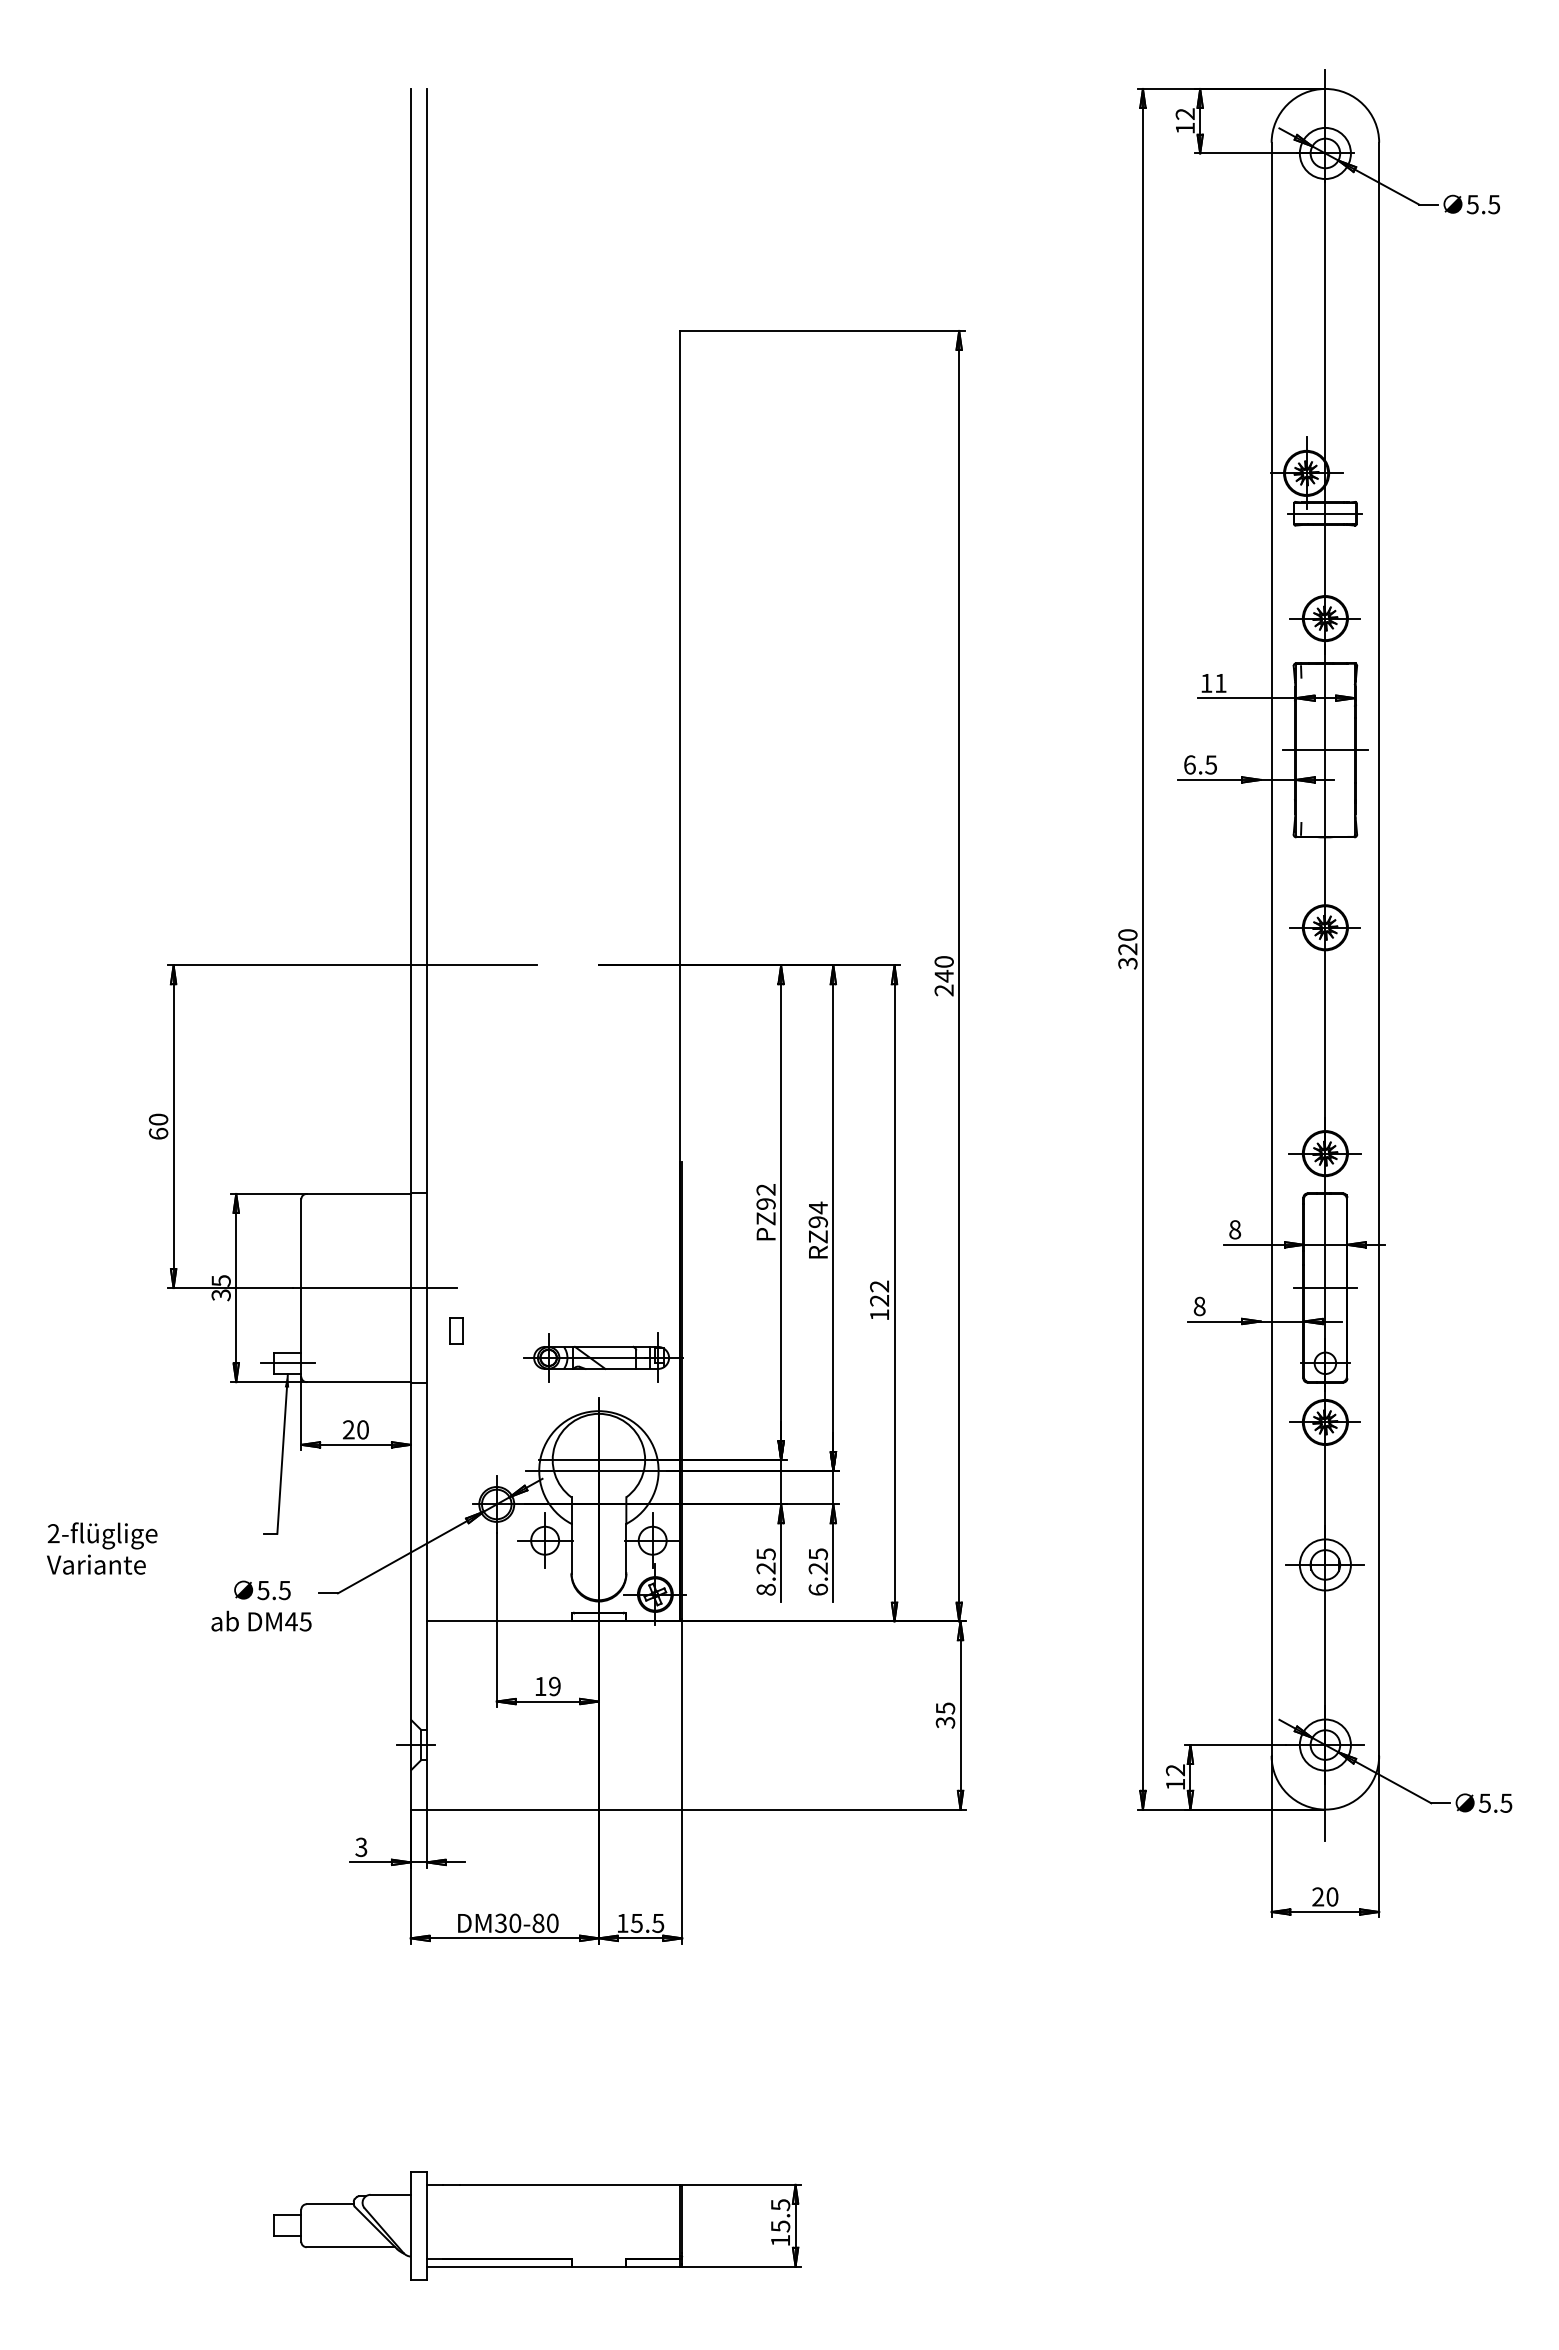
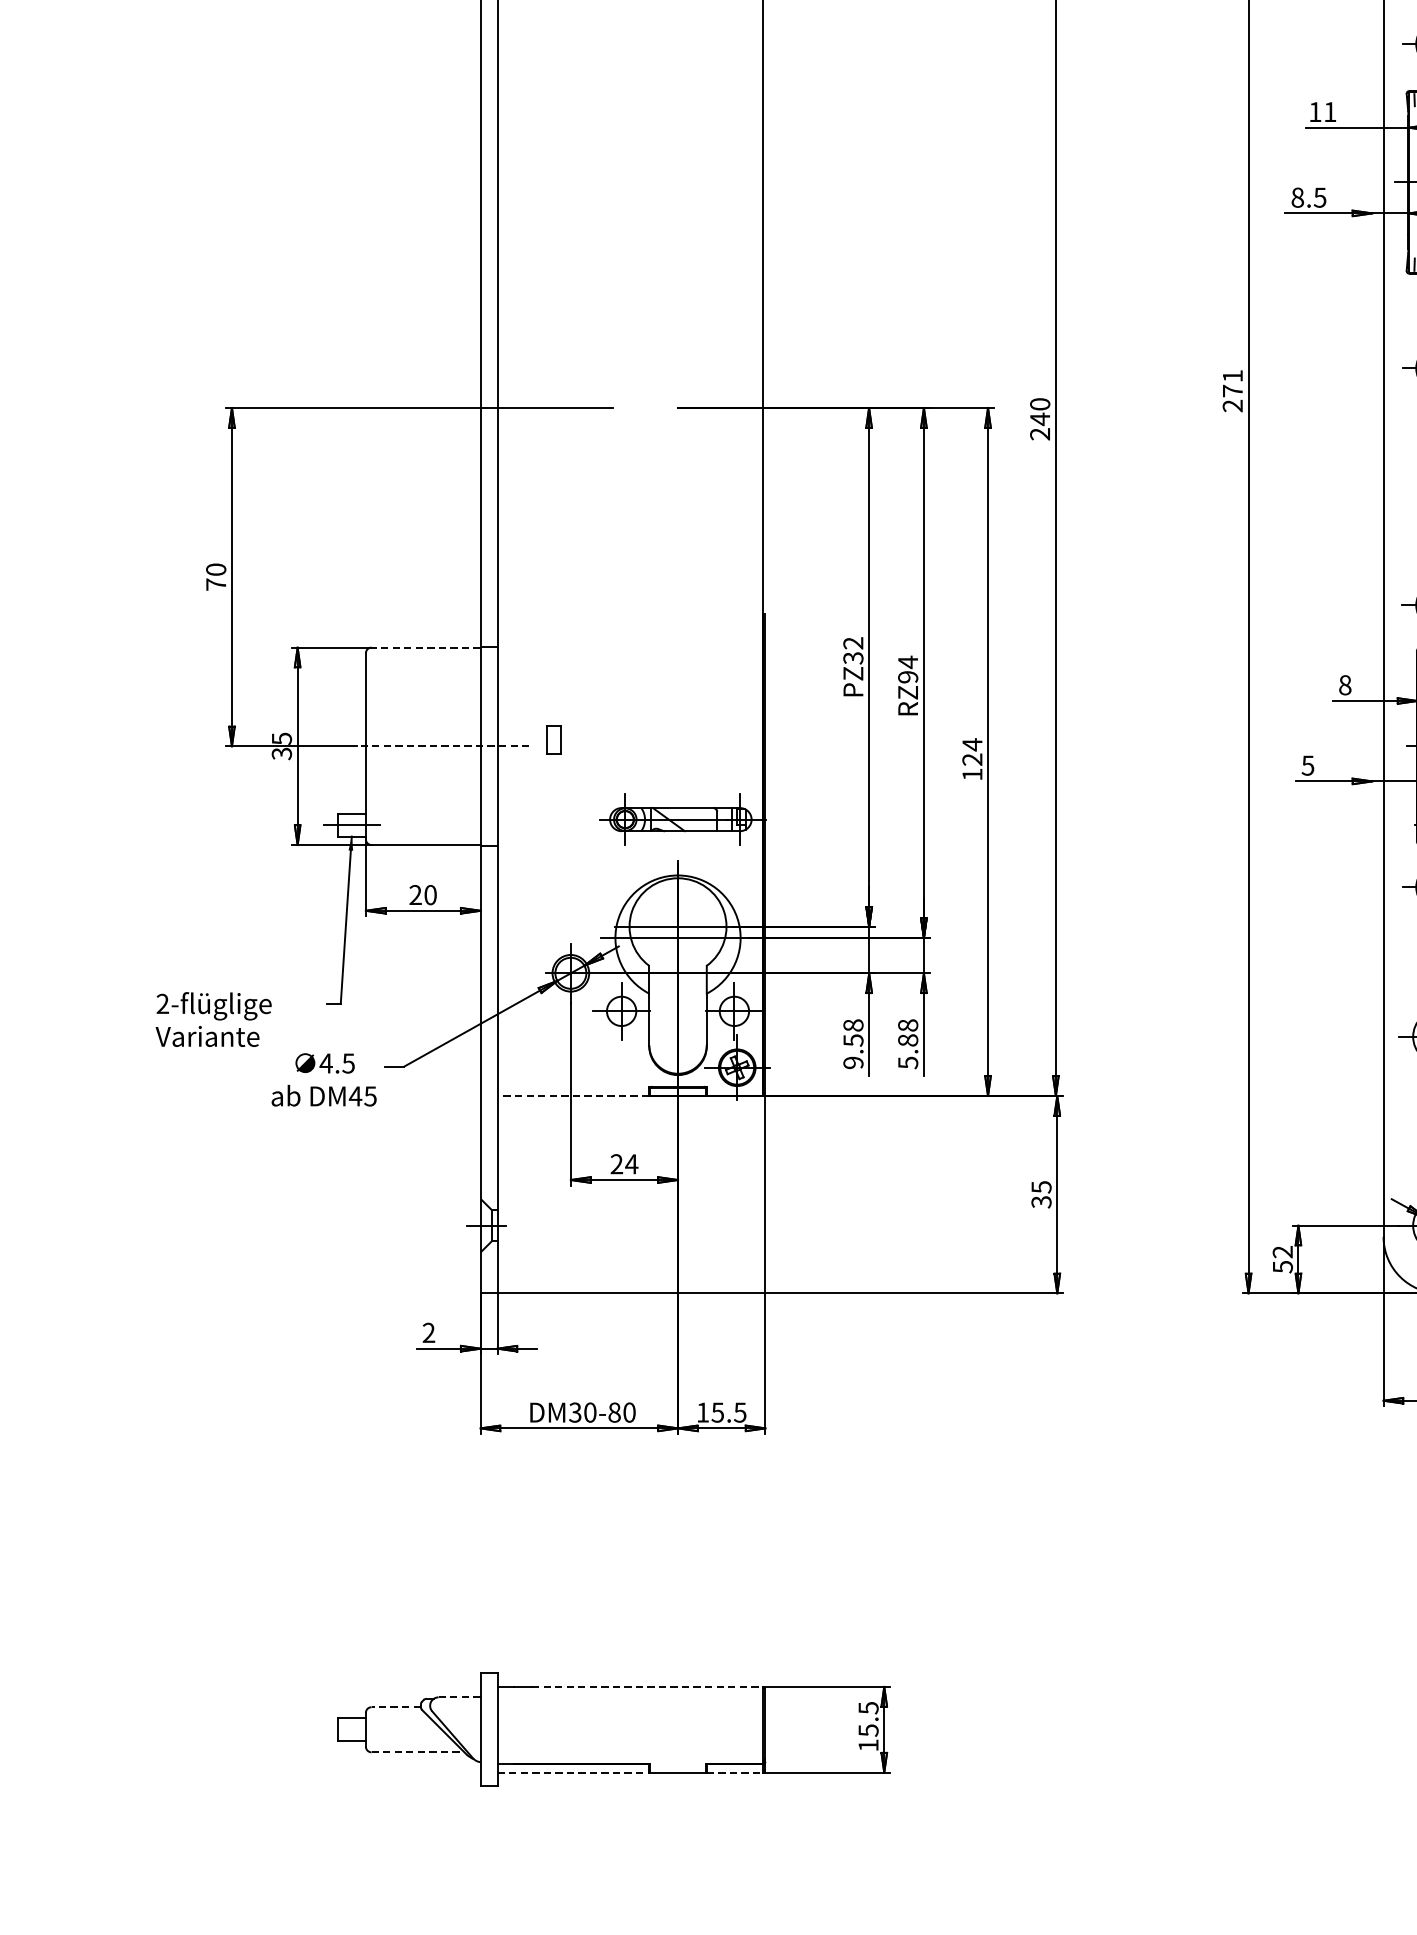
text: (1189, 764) -> (1297, 197), 6.5 -> 8.5
text: (1127, 949) -> (1232, 391), 320 -> 271
text: (158, 1133) -> (216, 584), 60 -> 70
line: (358, 1193) -> (425, 647), solid -> dashed
text: (765, 1204) -> (852, 658), PZ92 -> PZ32
text: (879, 1286) -> (972, 744), 122 -> 124
line: (375, 1288) -> (443, 746), solid -> dashed
text: (1199, 1305) -> (1307, 764), 8 -> 5
part: (456, 1330) -> (553, 739), moved
text: (102, 1548) -> (214, 1019), moved
text: (765, 1571) -> (852, 1043), 8.25 -> 9.58
text: (818, 1571) -> (908, 1043), 6.25 -> 5.88
text: (263, 1590) -> (326, 1063), 5.5 -> 4.5
line: (498, 1621) -> (572, 1096), solid -> dashed
text: (547, 1686) -> (624, 1164), 19 -> 24
text: (1175, 1784) -> (1282, 1267), 12 -> 52
text: (361, 1847) -> (429, 1333), 3 -> 2
line: (569, 2184) -> (647, 1686), solid -> dashed
line: (391, 2194) -> (460, 1697), solid -> dashed
line: (330, 2204) -> (396, 1707), solid -> dashed
line: (351, 2247) -> (418, 1752), solid -> dashed
line: (499, 2266) -> (573, 1772), solid -> dashed
line: (652, 2266) -> (734, 1772), solid -> dashed

